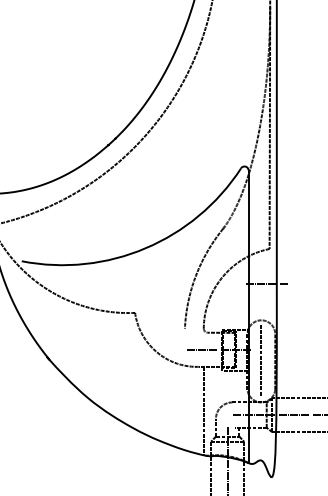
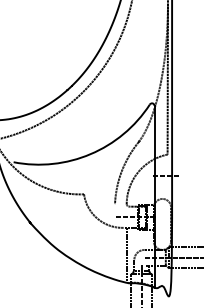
line: (261, 359) -> (162, 223), removed

